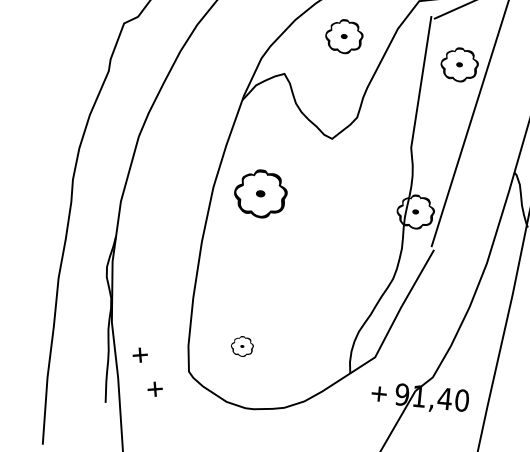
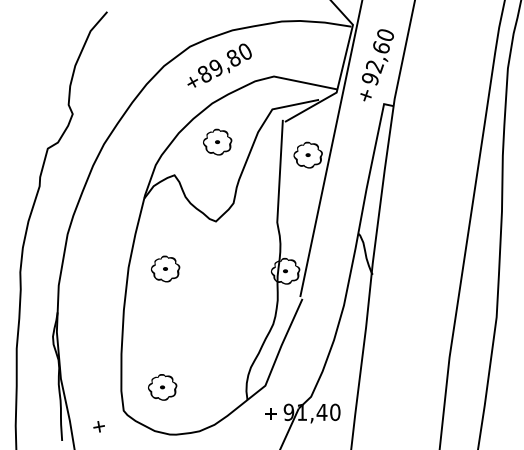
part: (260, 193) -> (165, 268), size x0.71
part: (242, 346) -> (162, 387), size x1.67
part: (139, 354) -> (84, 401), removed

